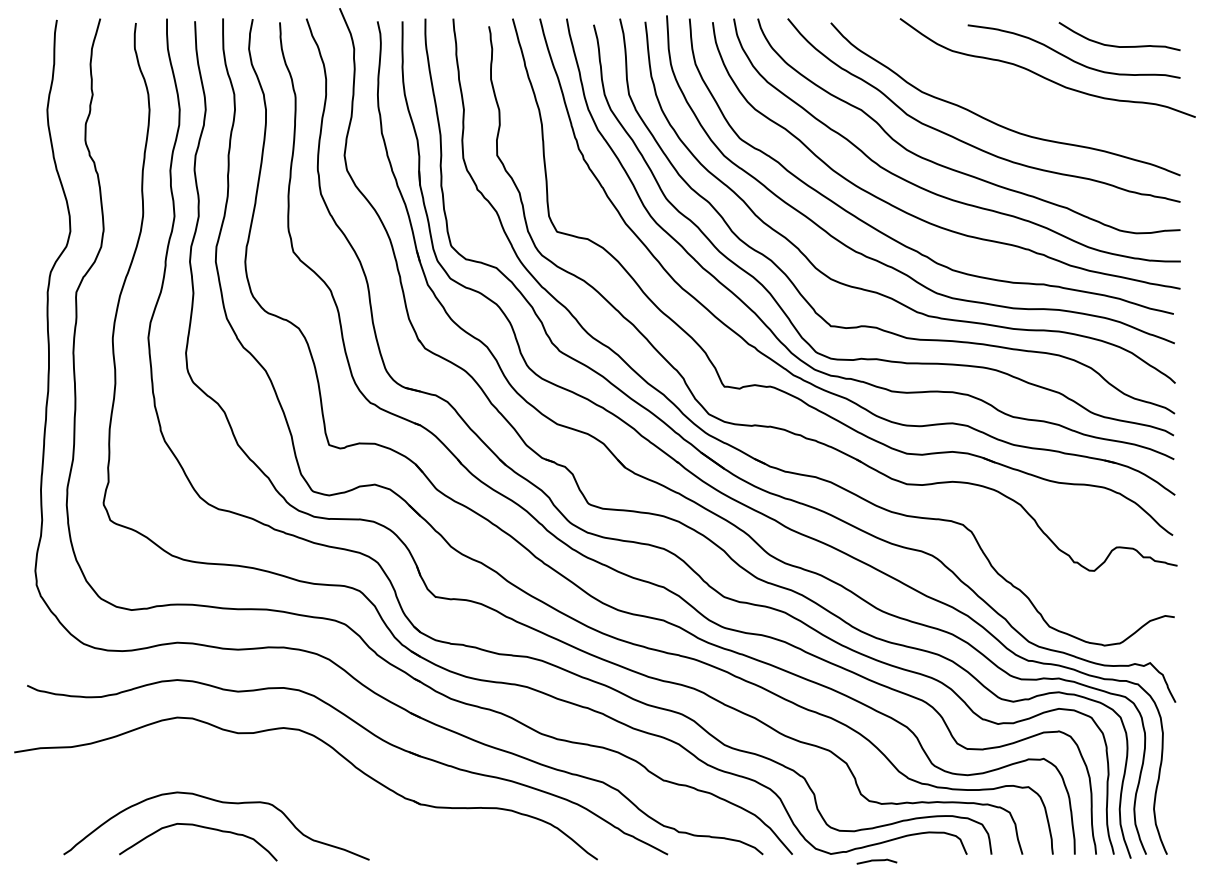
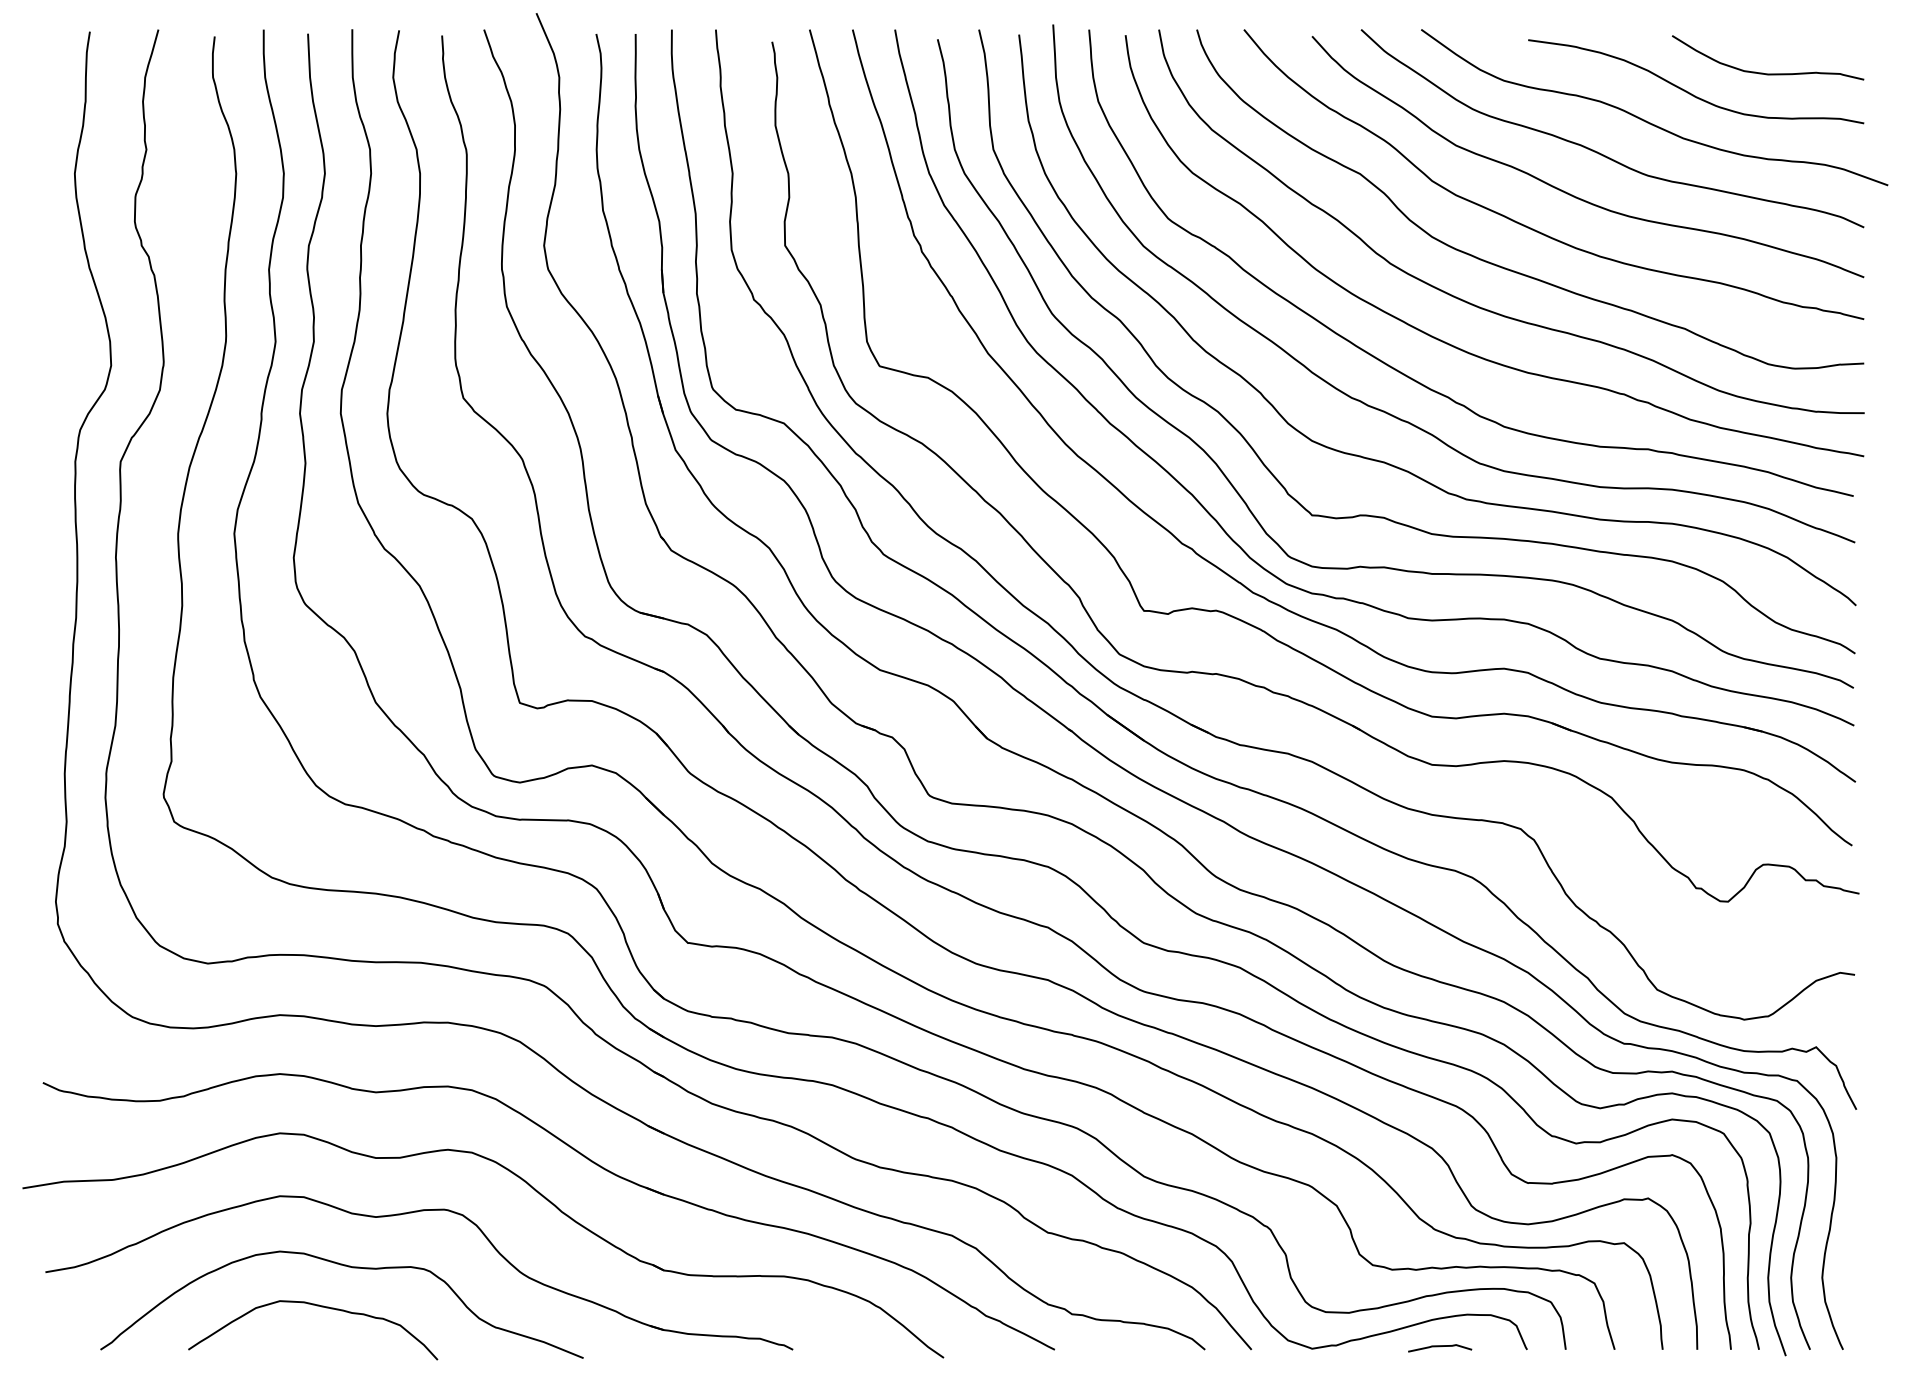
curve: (1012, 95) -> (1598, 151), added
part: (256, 769) -> (405, 1215), added
curve: (876, 861) -> (1439, 1347), moved

